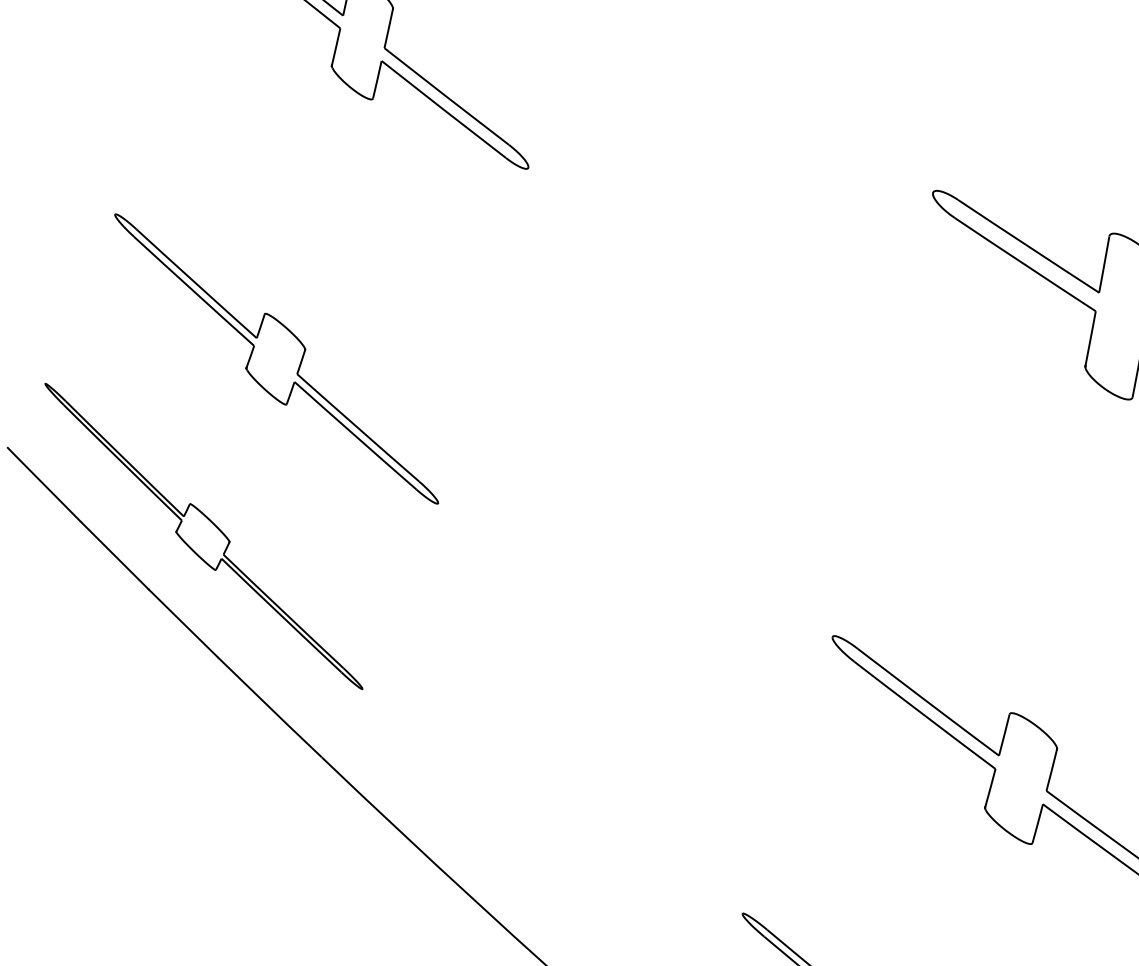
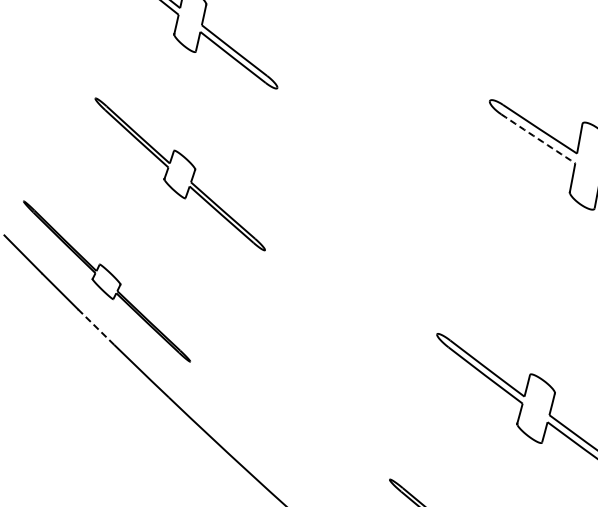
arc: (1025, 263) -> (538, 138), solid -> dashed
part: (275, 359) -> (179, 174), moved
line: (181, 622) -> (95, 326), solid -> dashed

